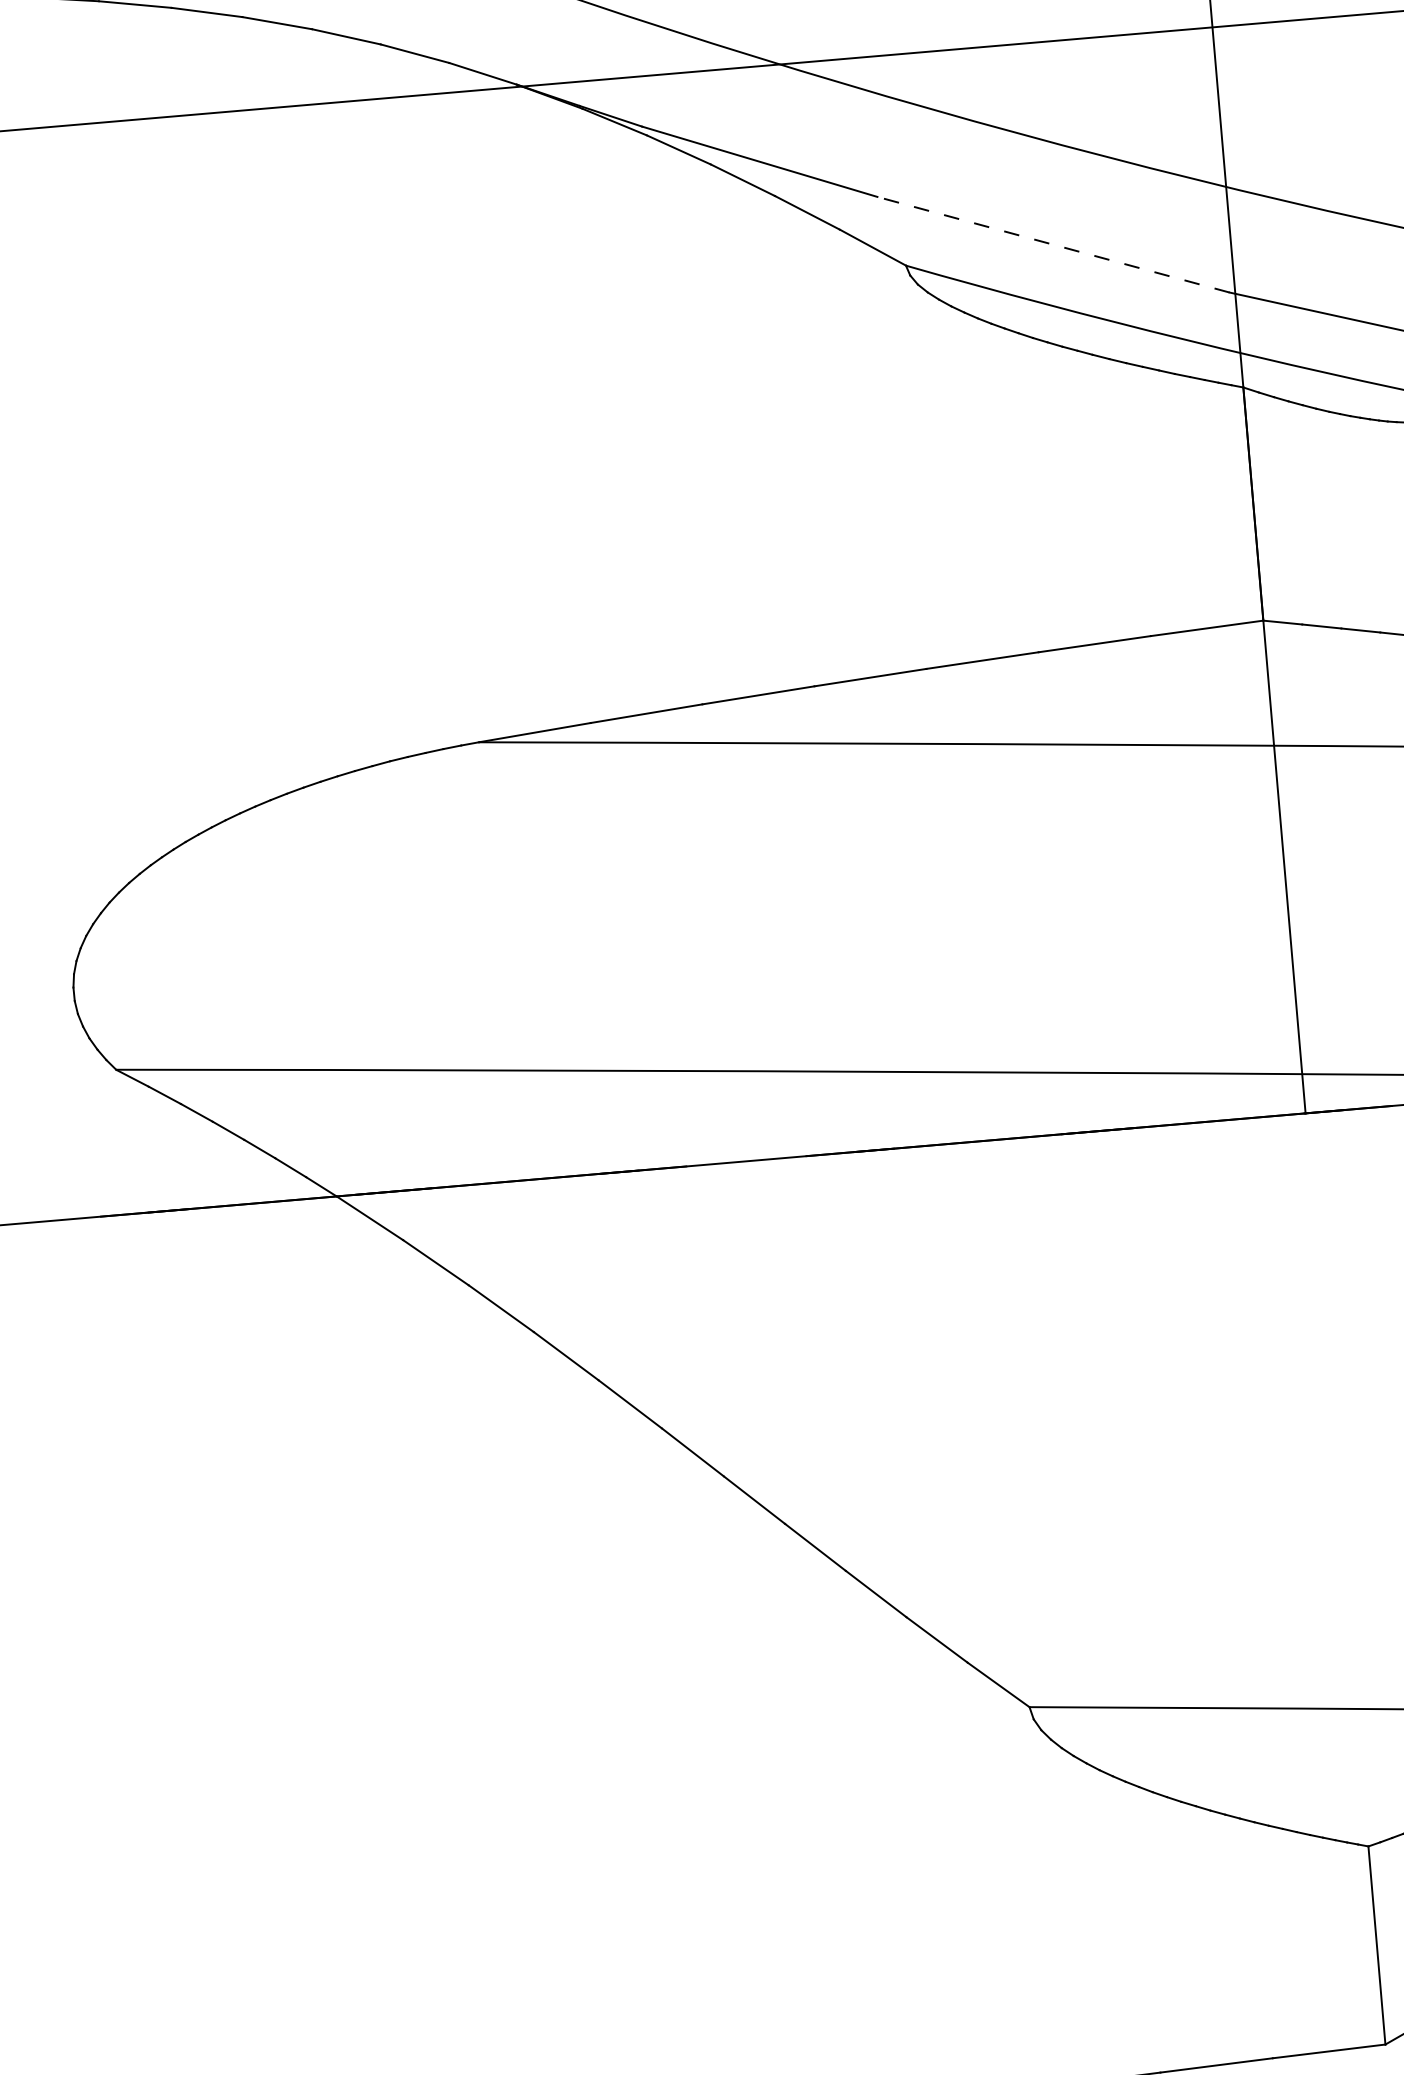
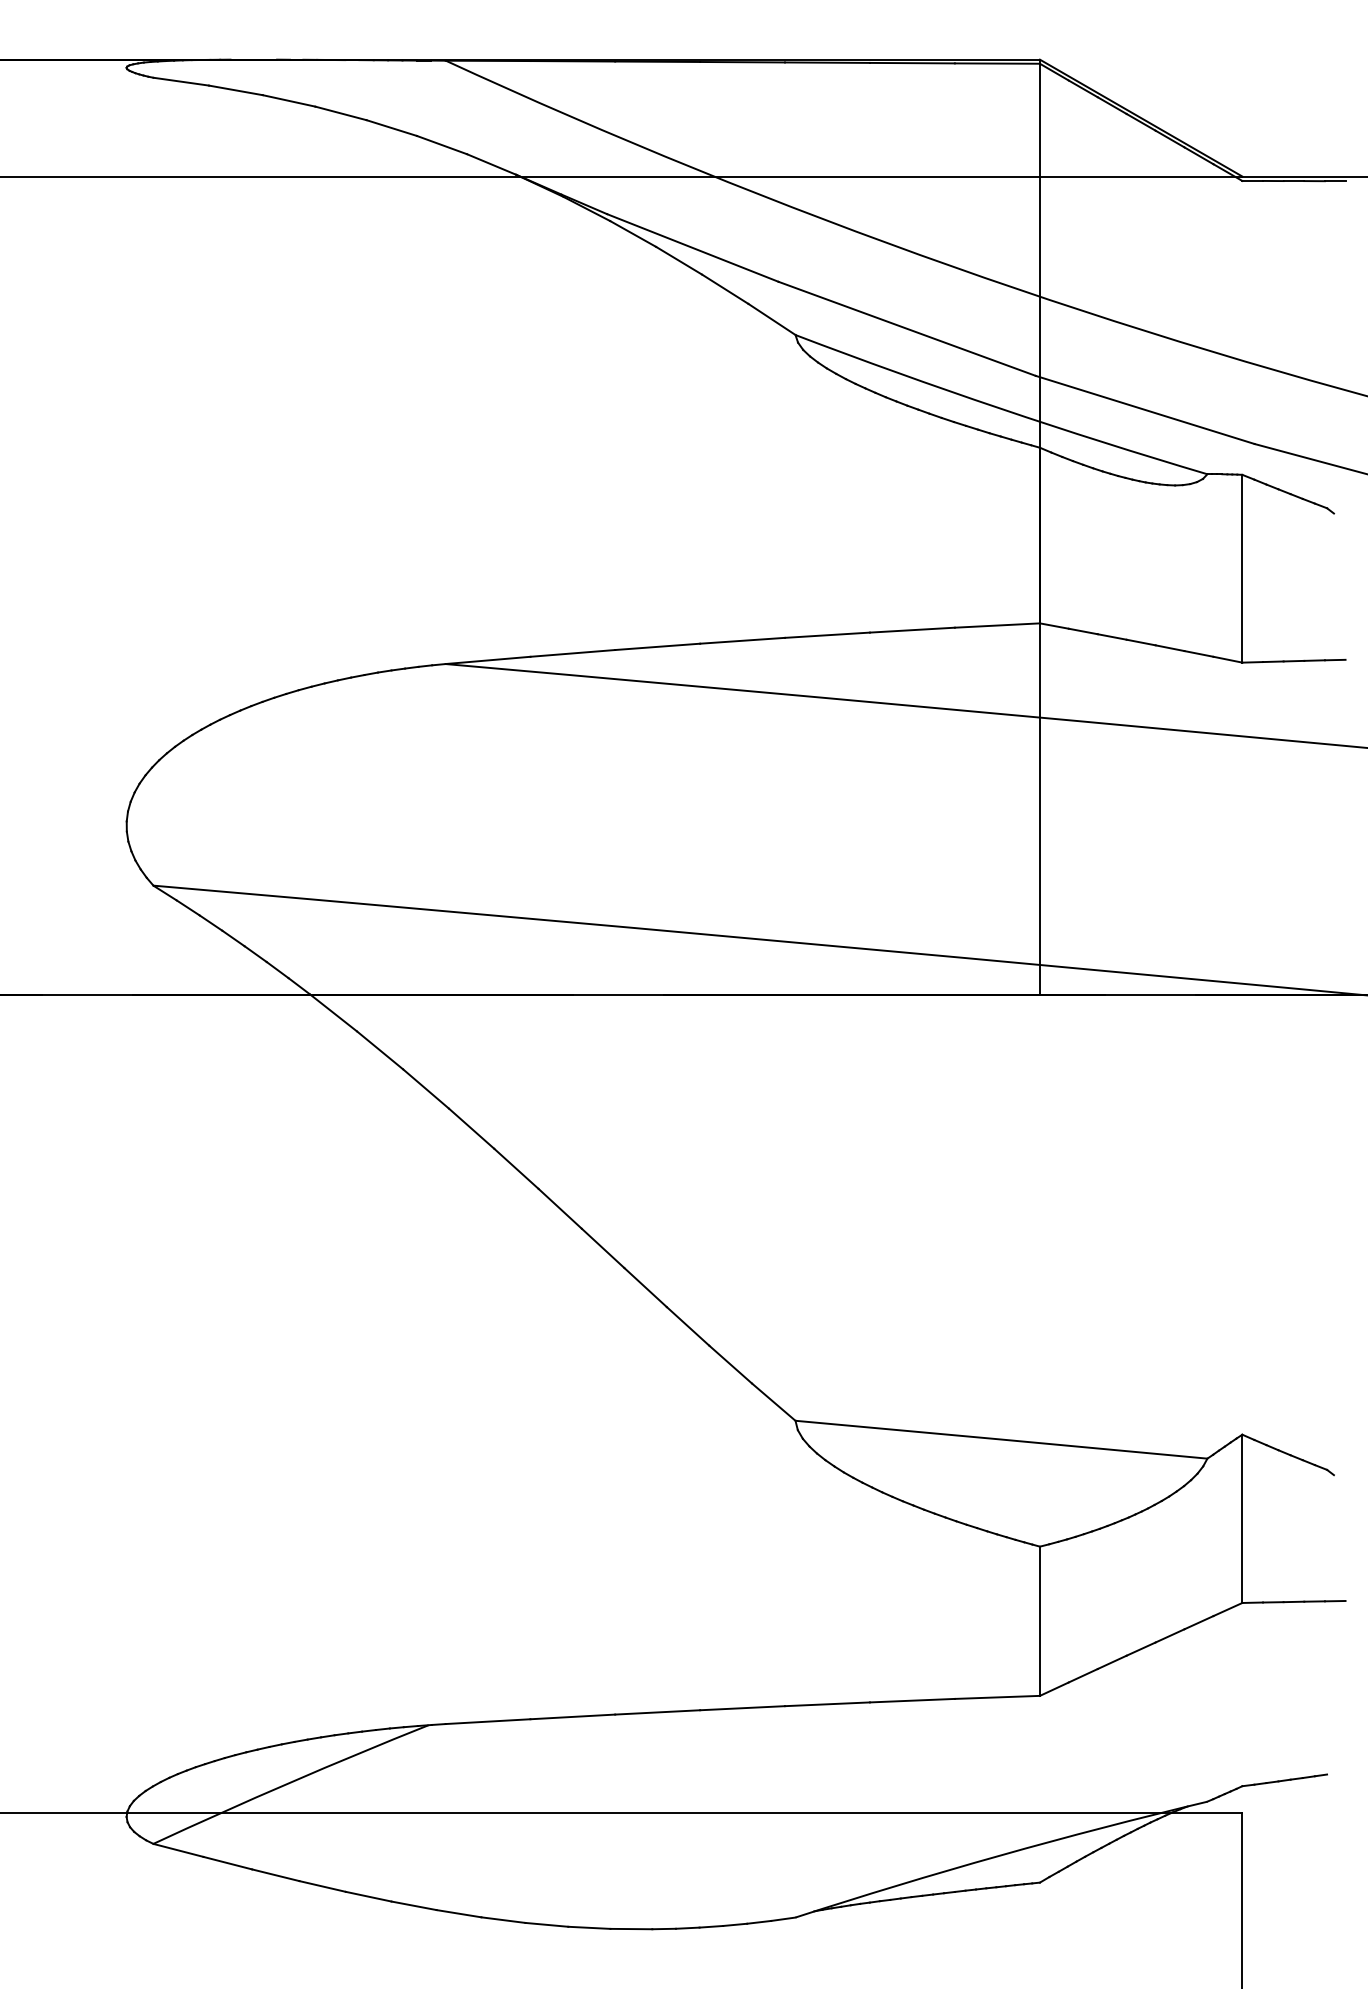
line: (1053, 244) -> (907, 328), dashed -> solid

